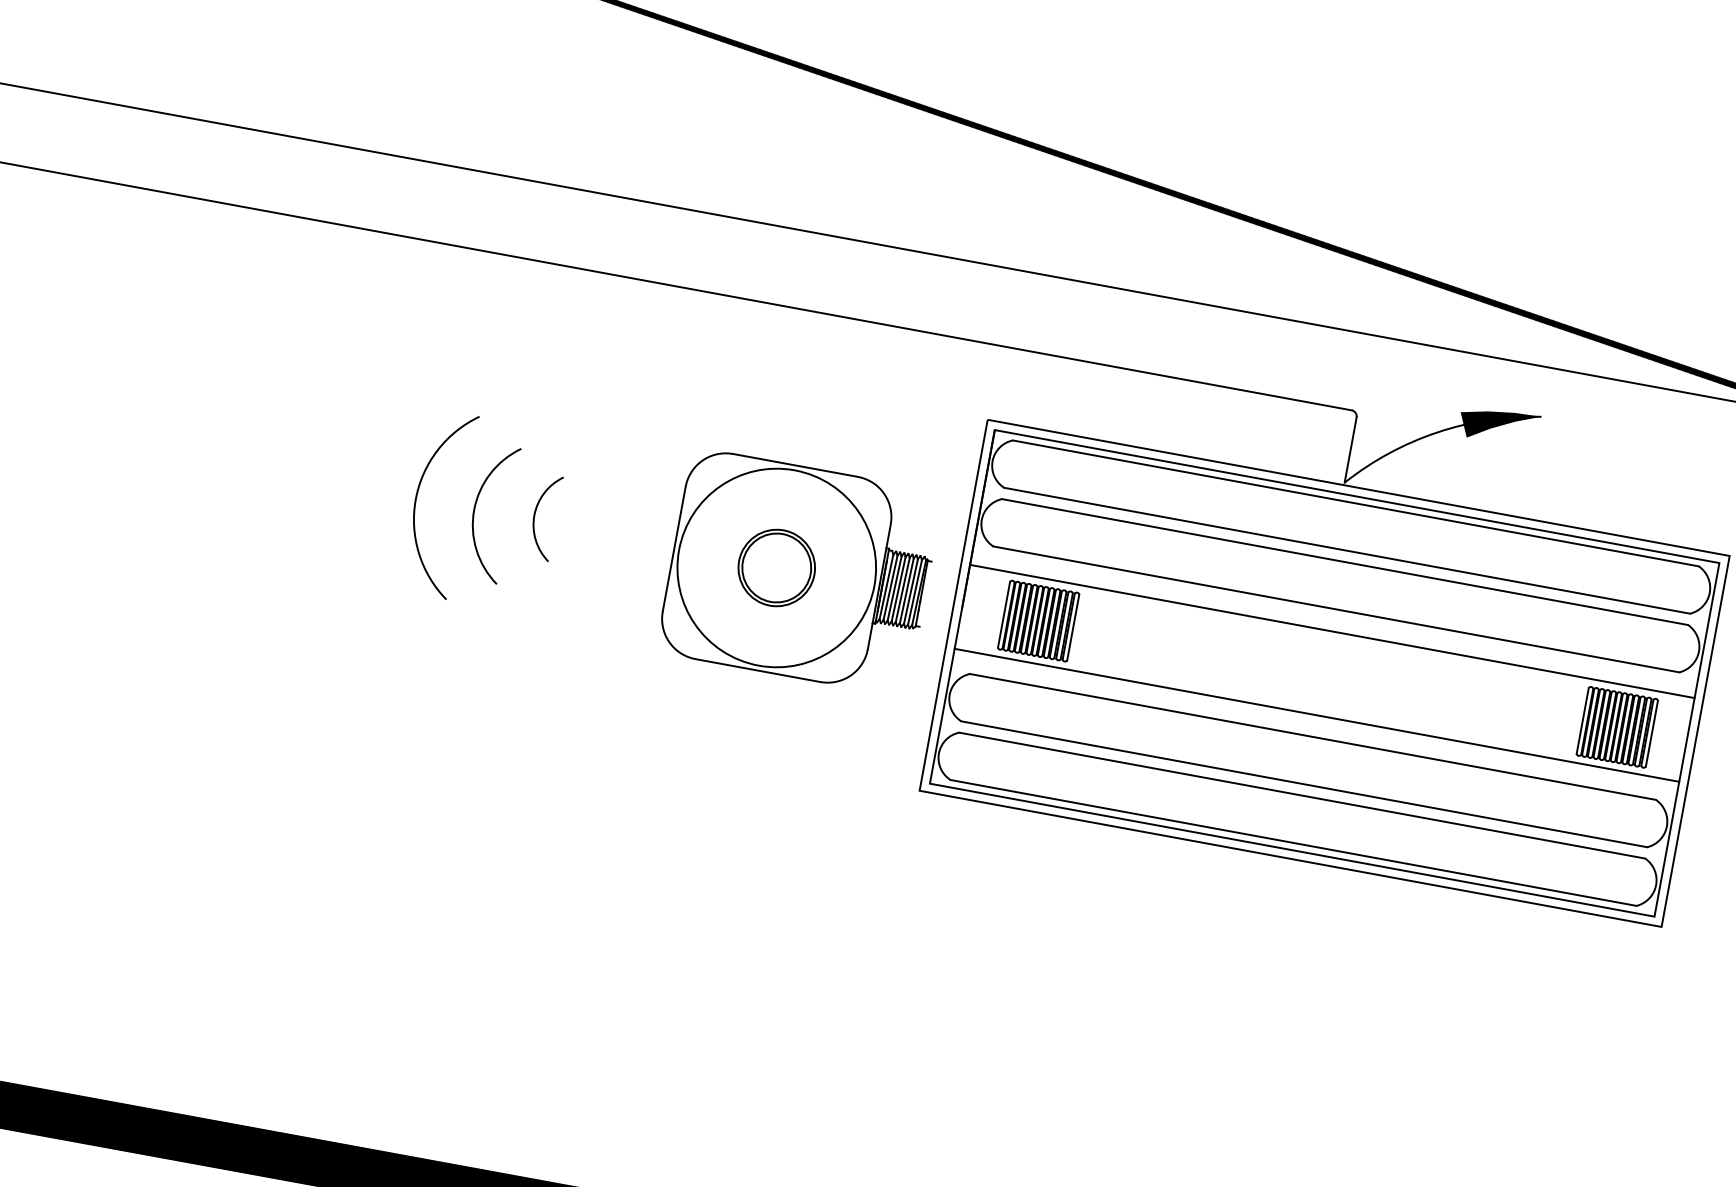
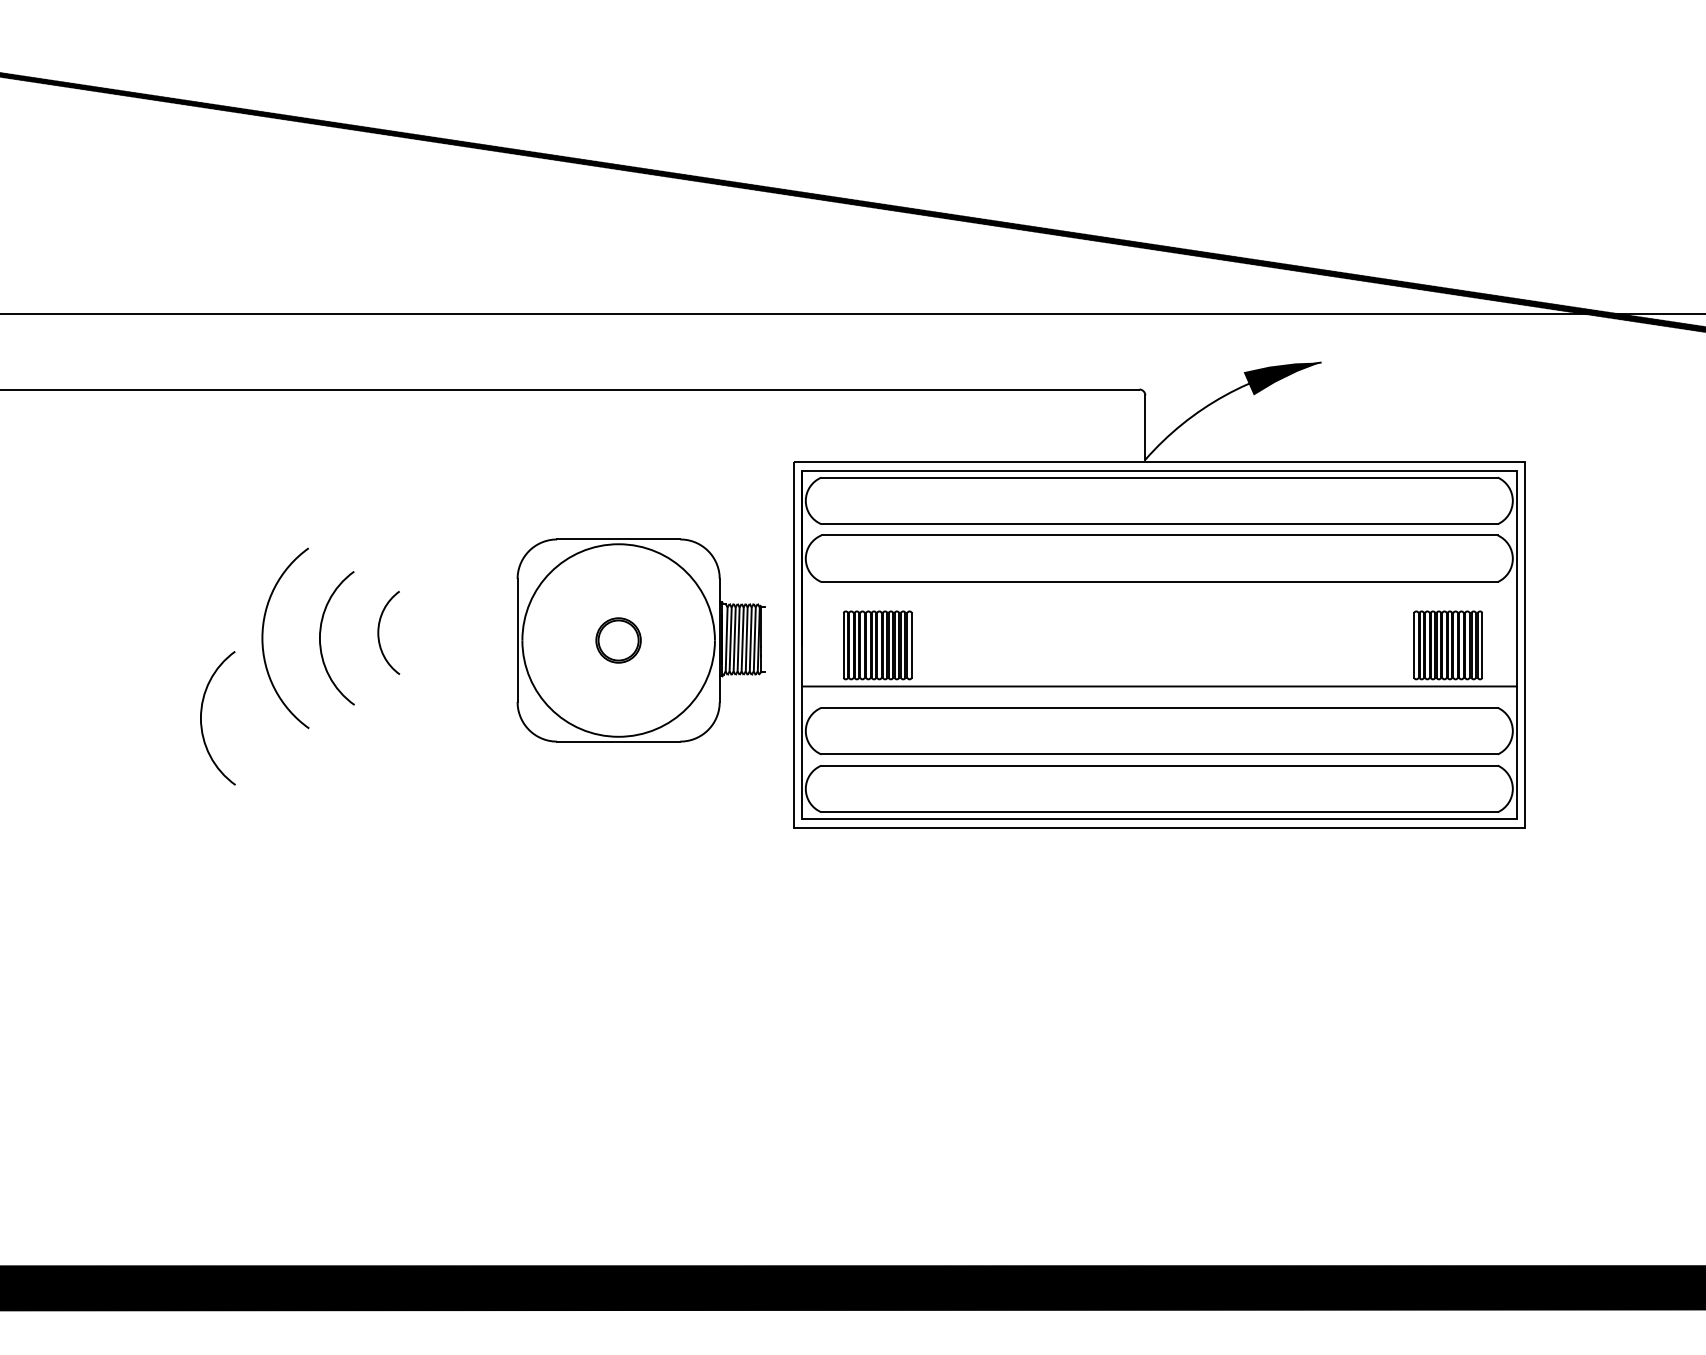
part: (776, 567) -> (618, 640), size x0.6
arc: (339, 569) -> (201, 718), added
line: (1332, 631) -> (1159, 603), removed

